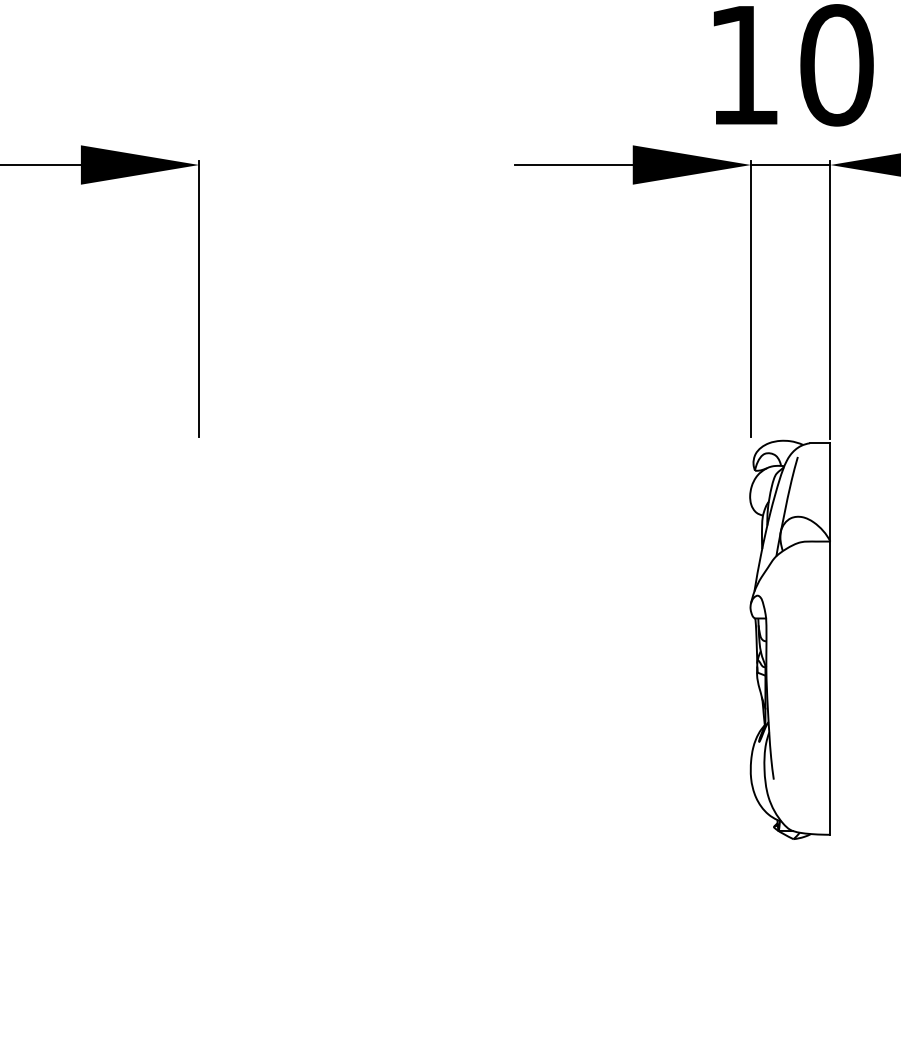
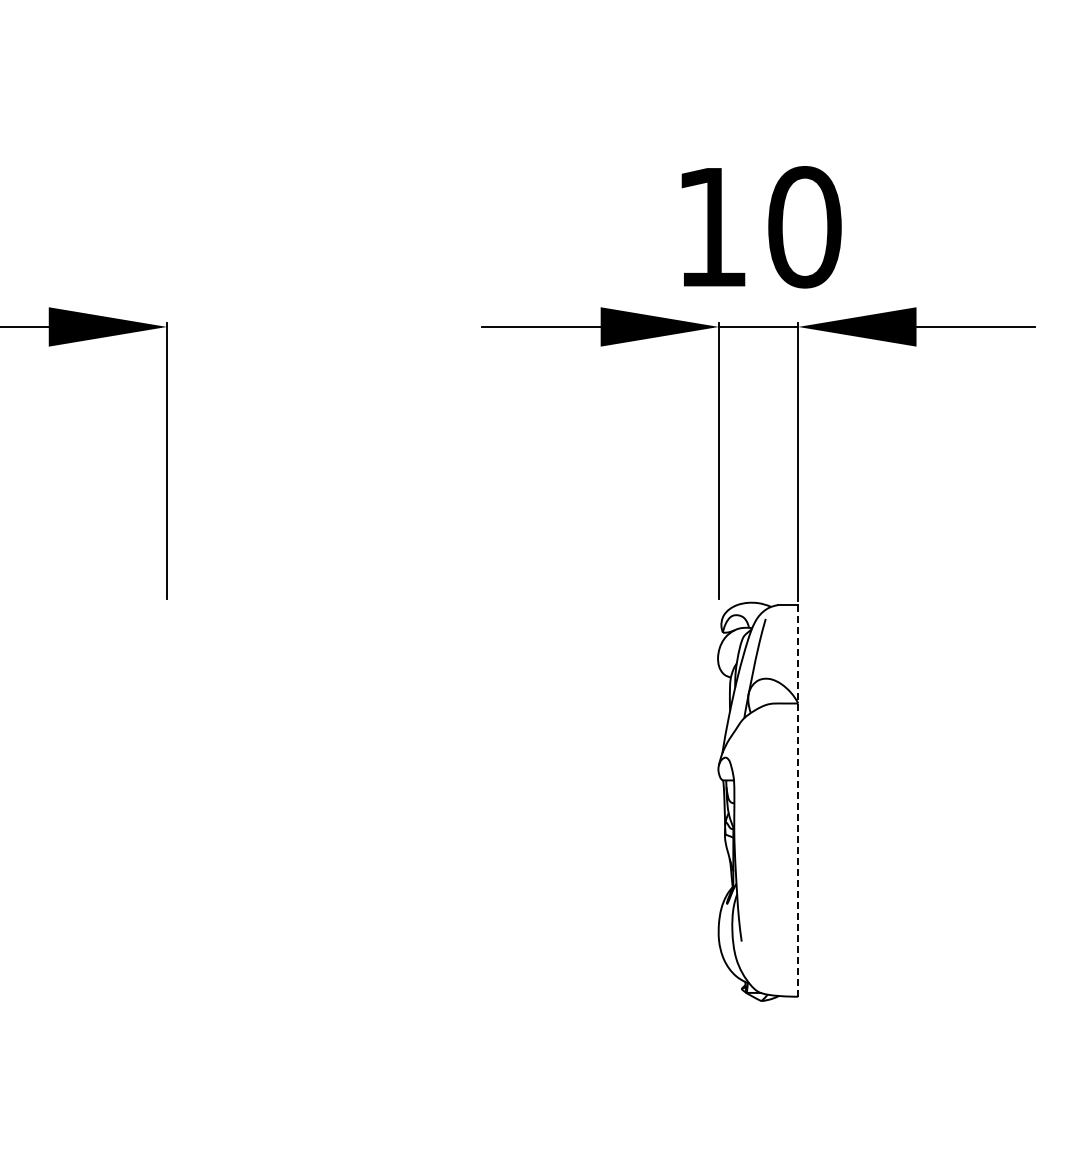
line: (830, 638) -> (798, 800), solid -> dashed

